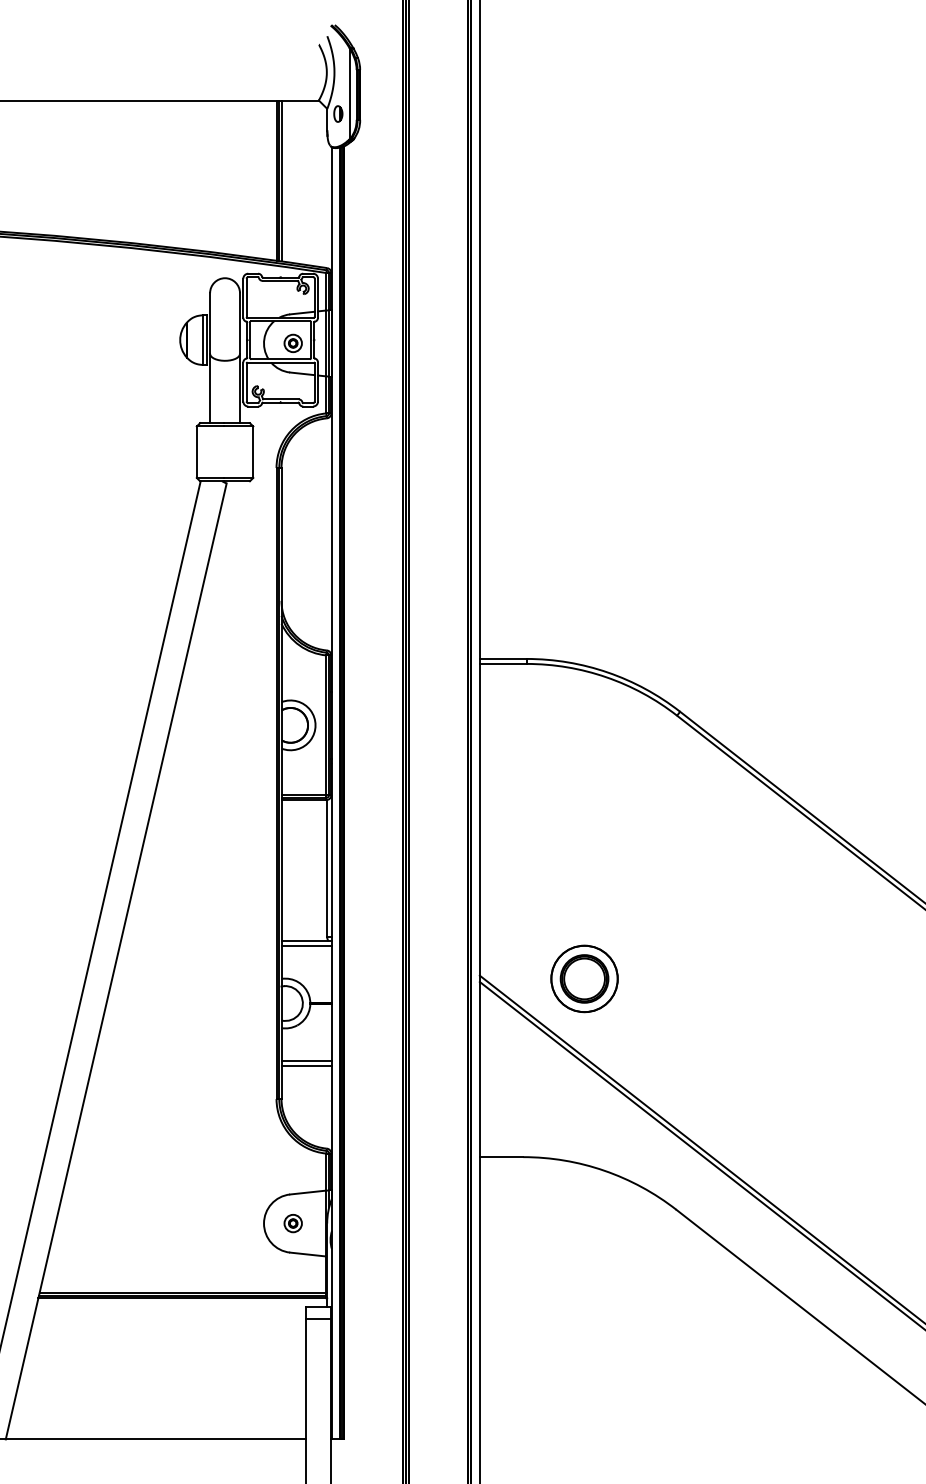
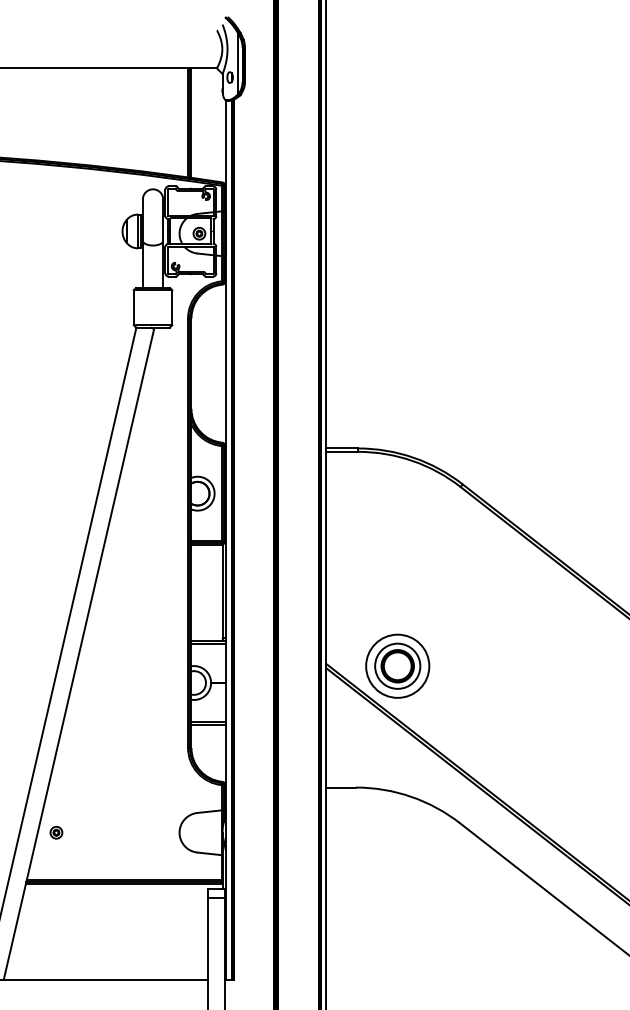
circle: (584, 977) -> (397, 665), size x1.4
part: (293, 1223) -> (56, 832), moved

